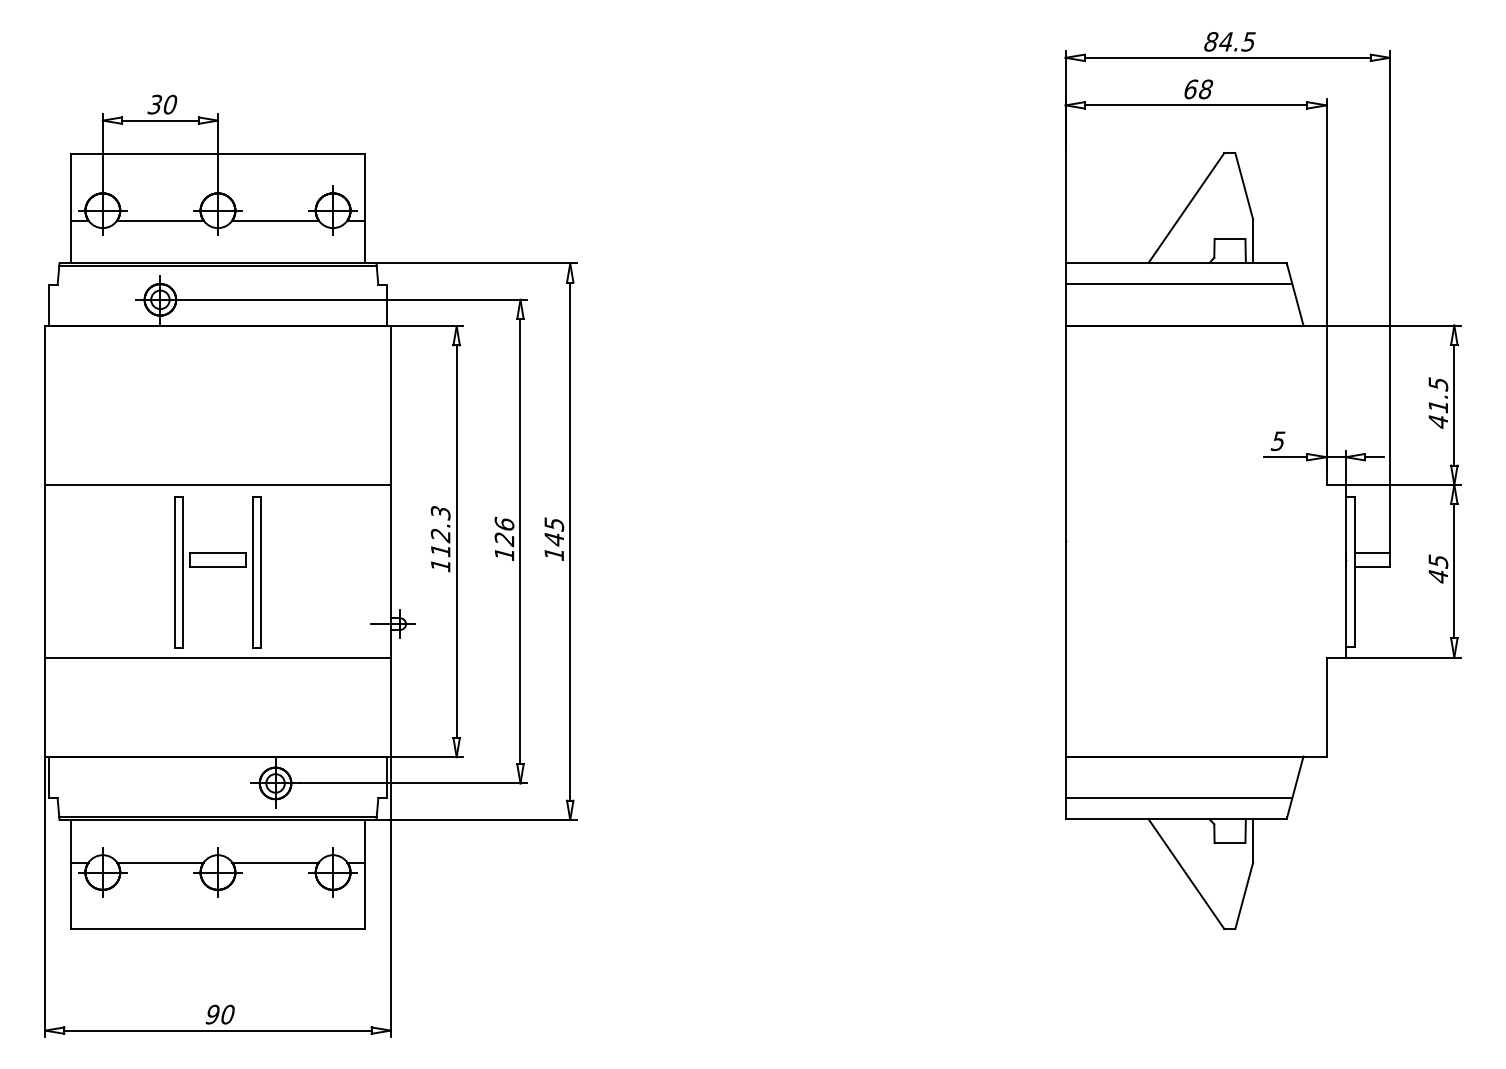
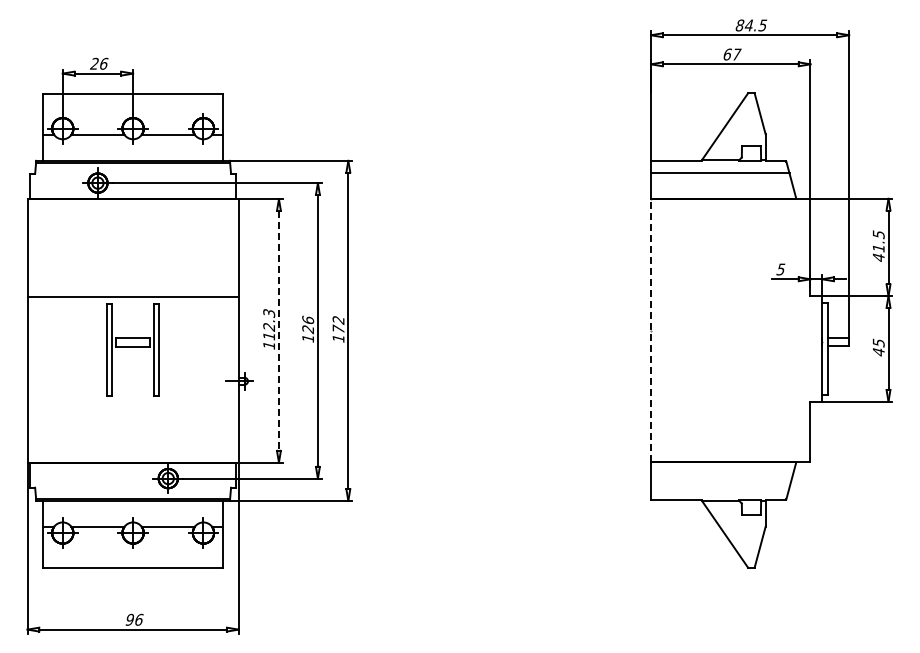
text: (1205, 89) -> (736, 54), 68 -> 67
text: (162, 104) -> (99, 63), 30 -> 26
text: (554, 531) -> (338, 324), 145 -> 172
line: (455, 541) -> (278, 330), solid -> dashed
line: (1066, 541) -> (651, 330), solid -> dashed
line: (216, 658) -> (132, 402), removed
line: (1179, 798) -> (720, 487), removed
text: (228, 1014) -> (139, 619), 90 -> 96

